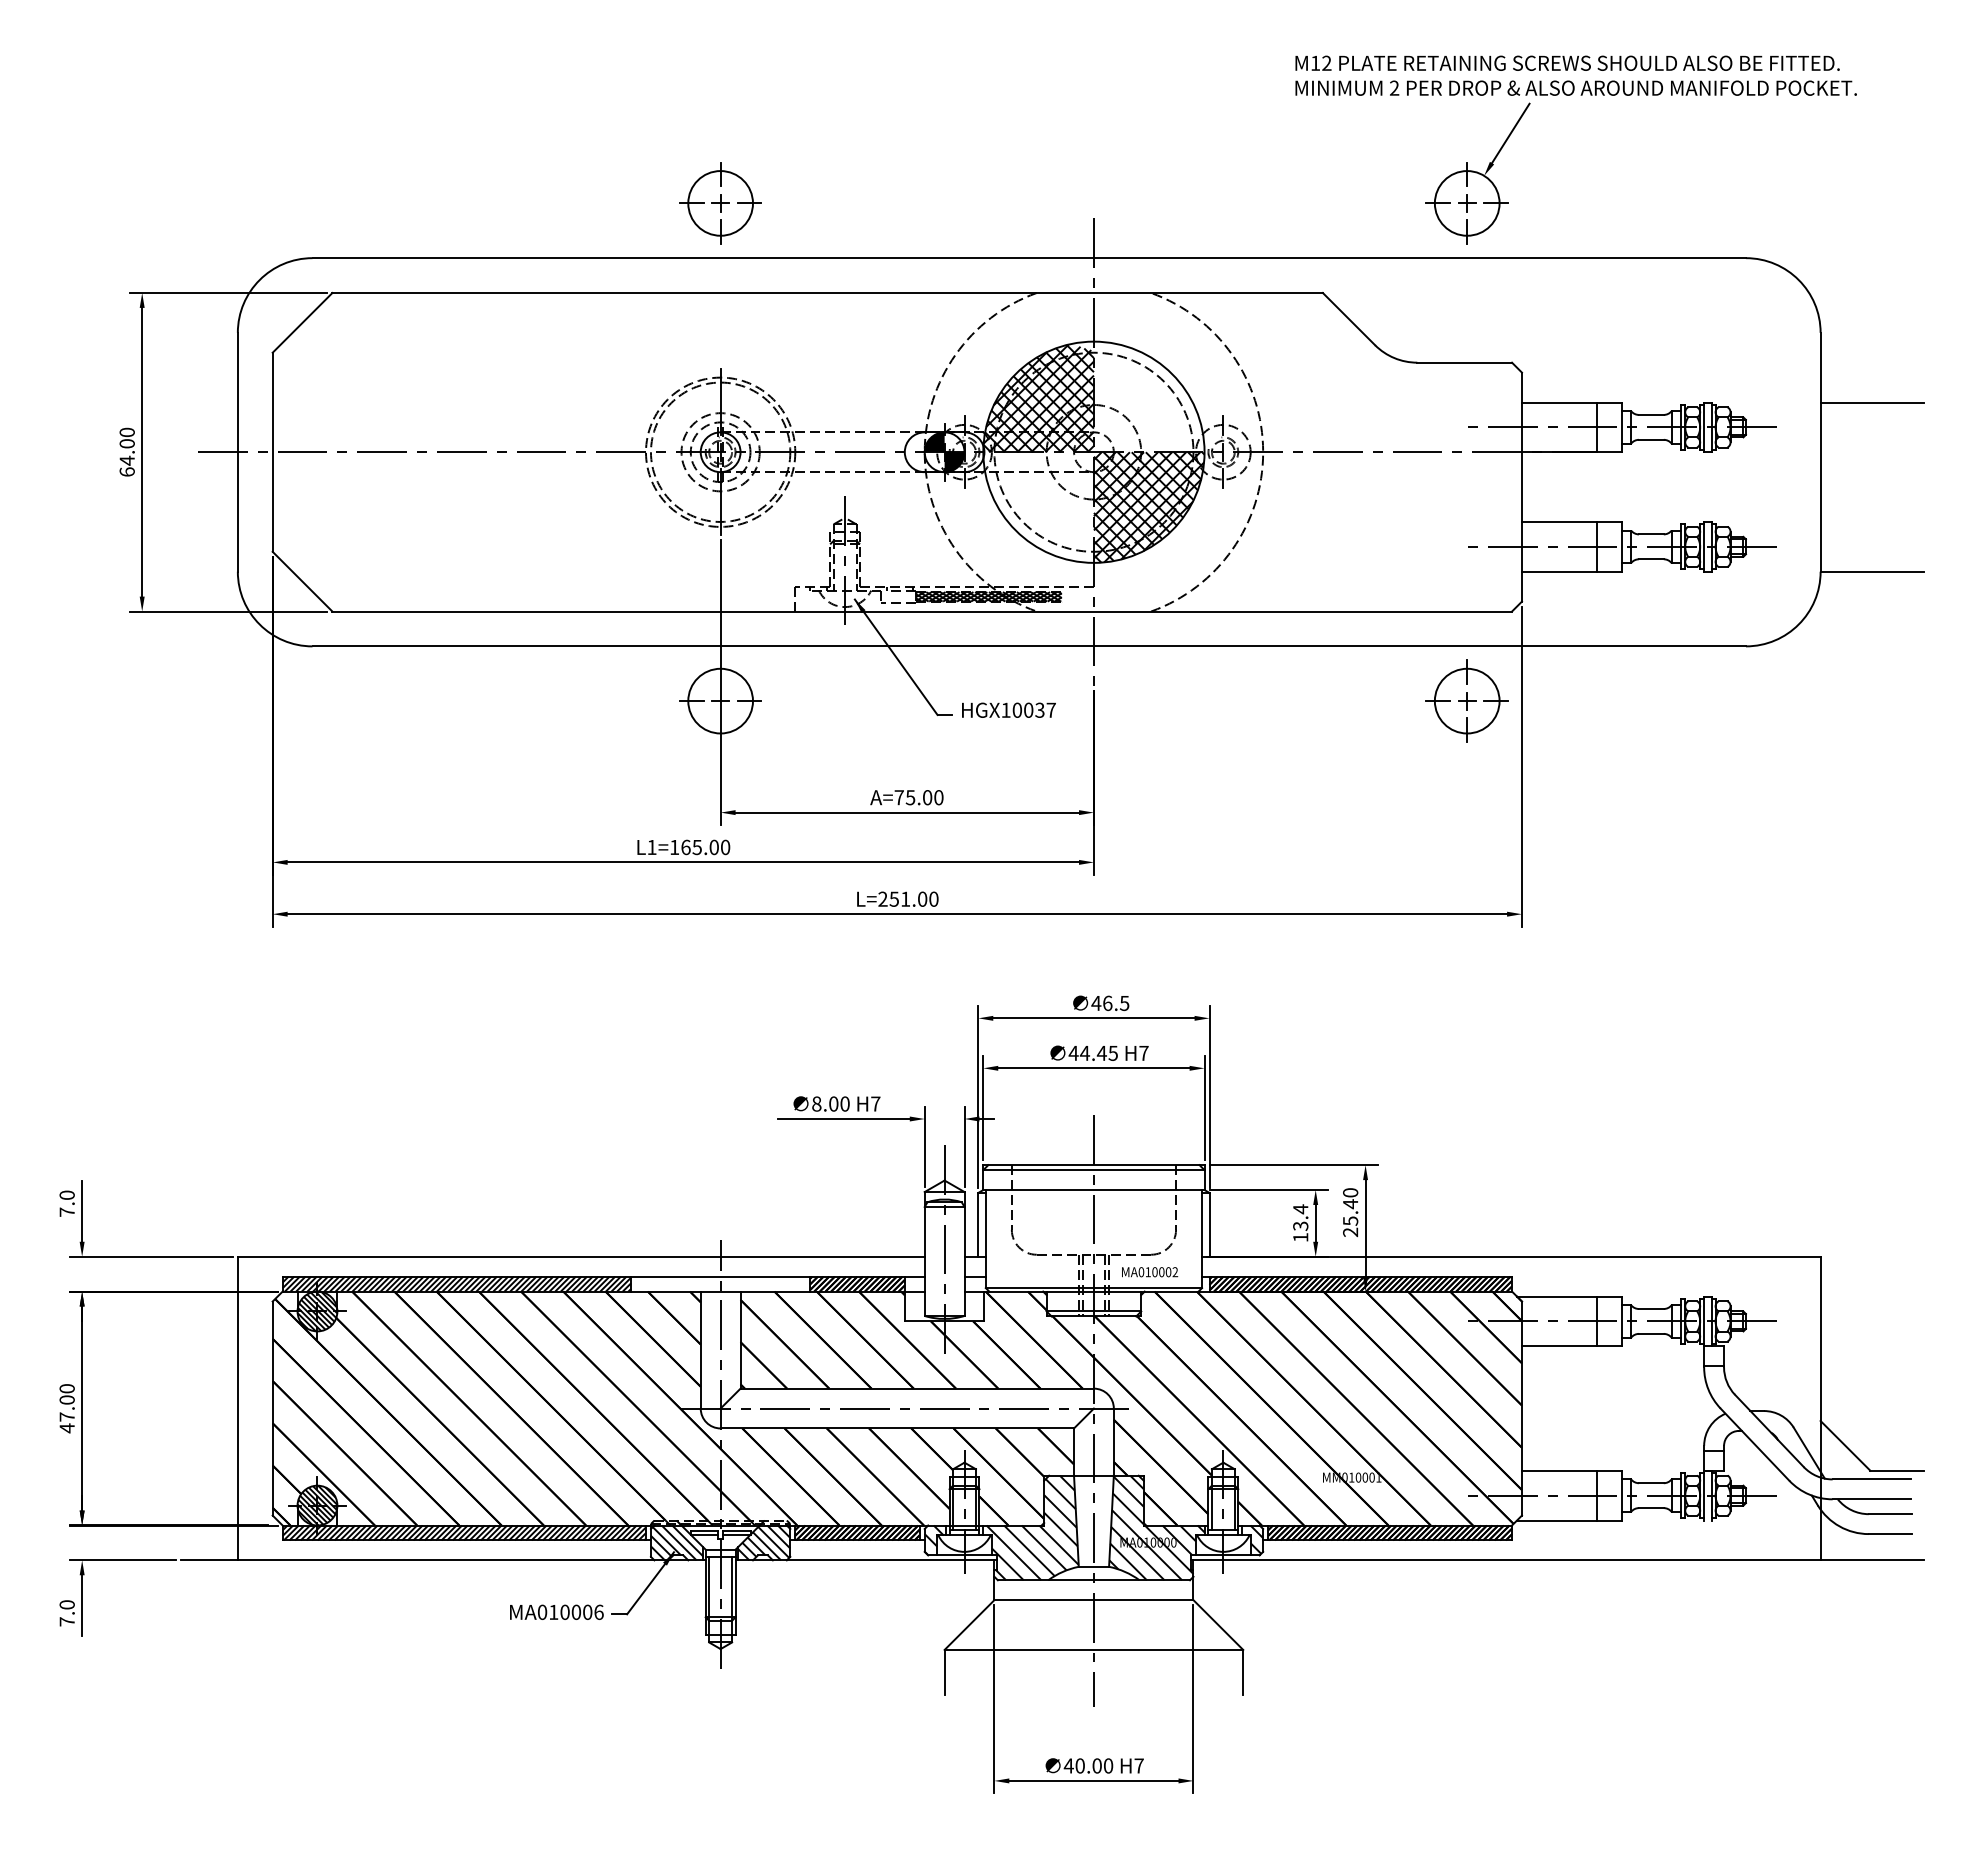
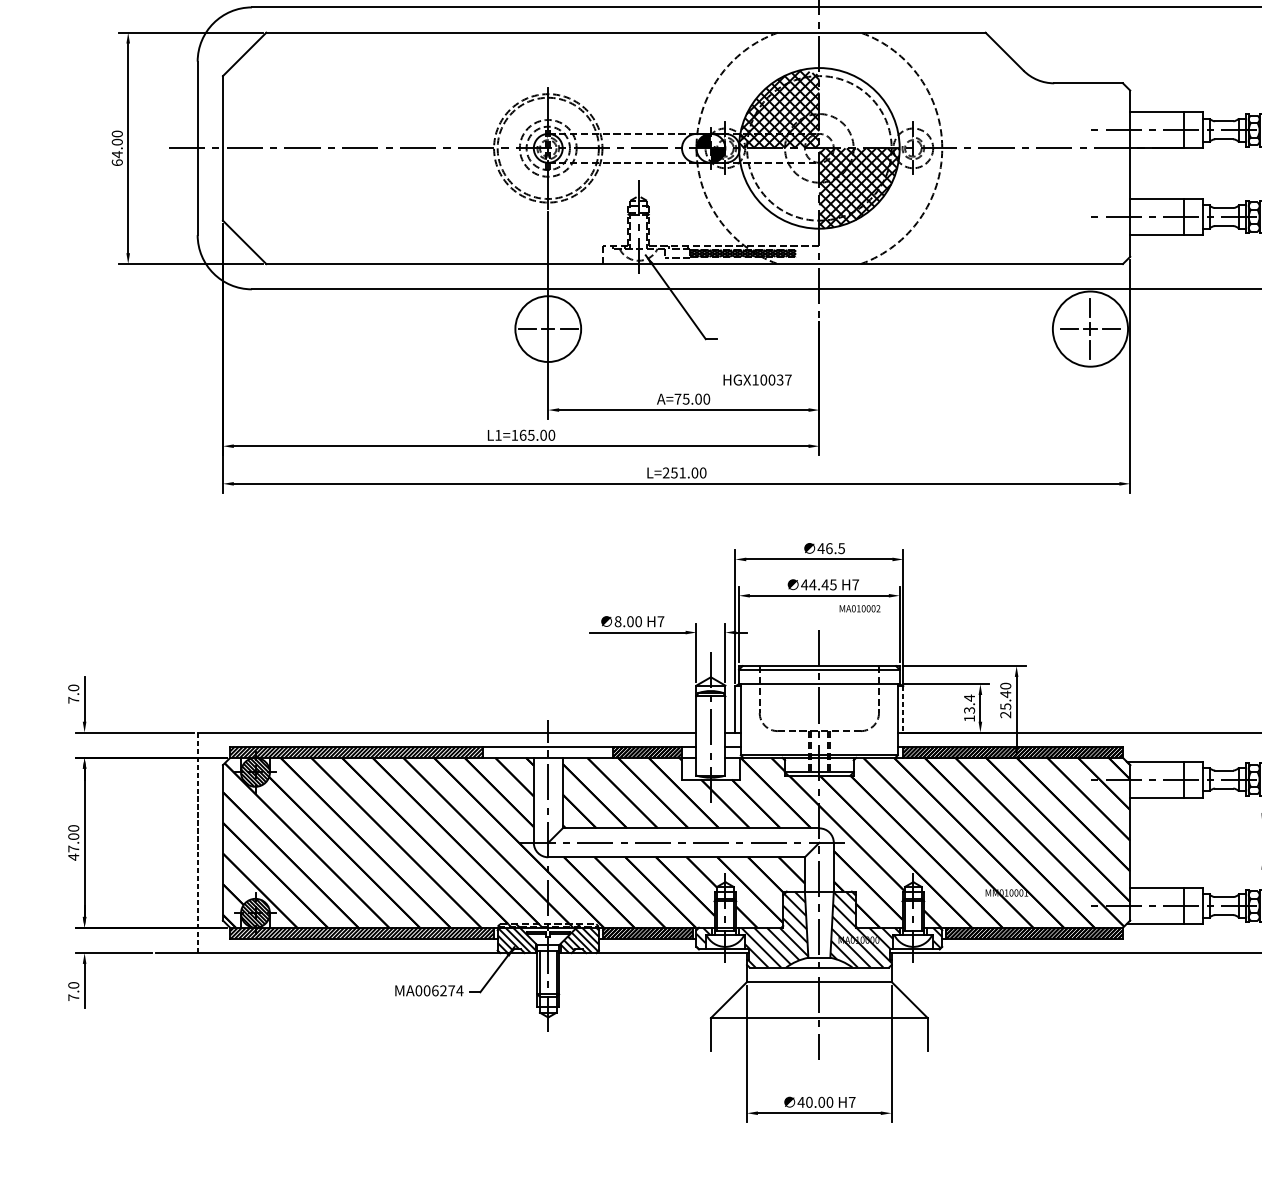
circle: (720, 700) -> (548, 328), size x1.4
circle: (1466, 700) -> (1089, 328), size x1.6
text: (1008, 709) -> (757, 379), moved
line: (1209, 1224) -> (903, 709), solid -> dashed
text: (1150, 1272) -> (860, 608), moved
line: (237, 1408) -> (197, 842), solid -> dashed
text: (576, 1611) -> (443, 990), MA010006 -> MA006274

